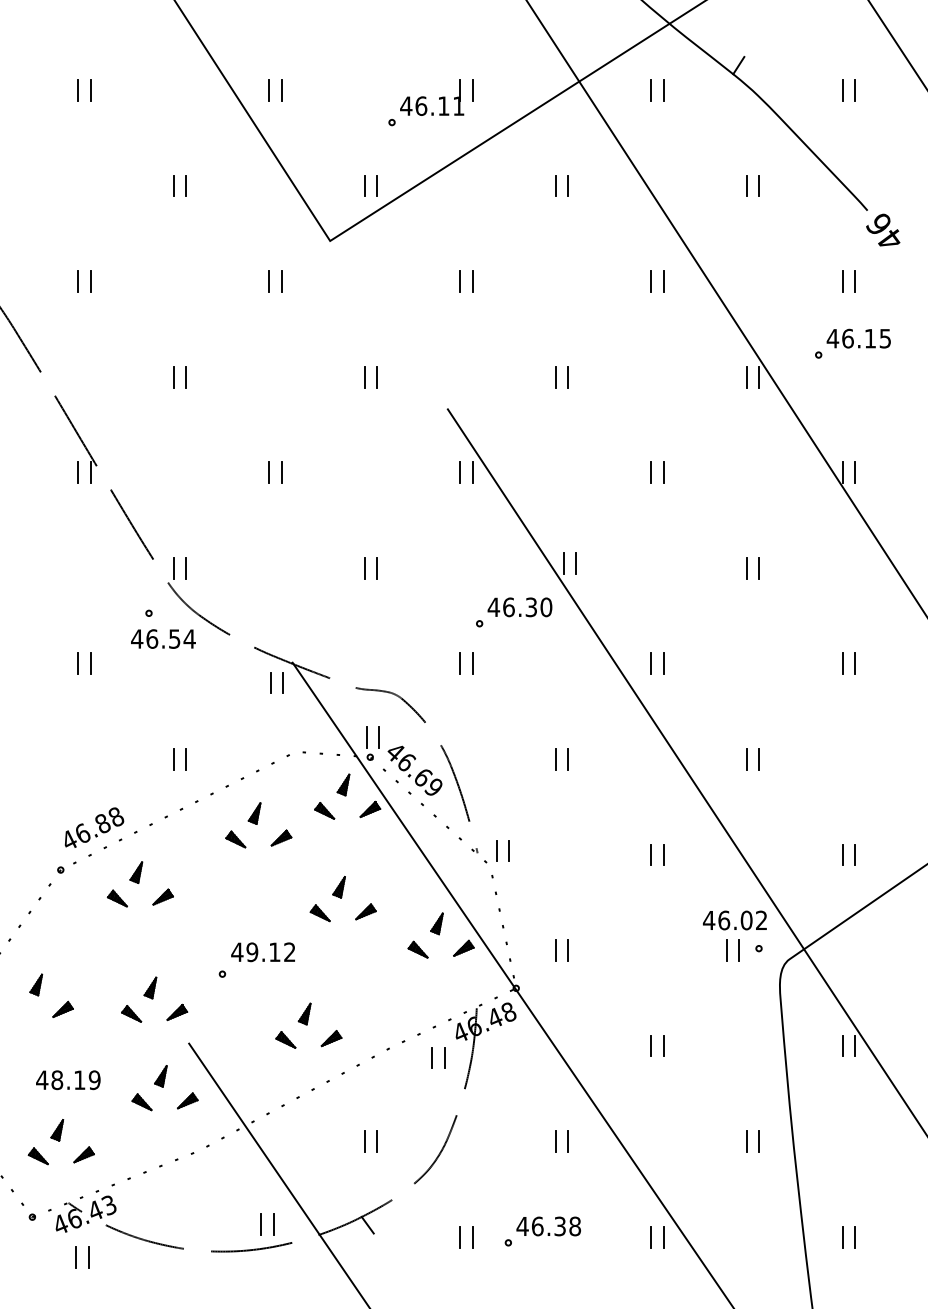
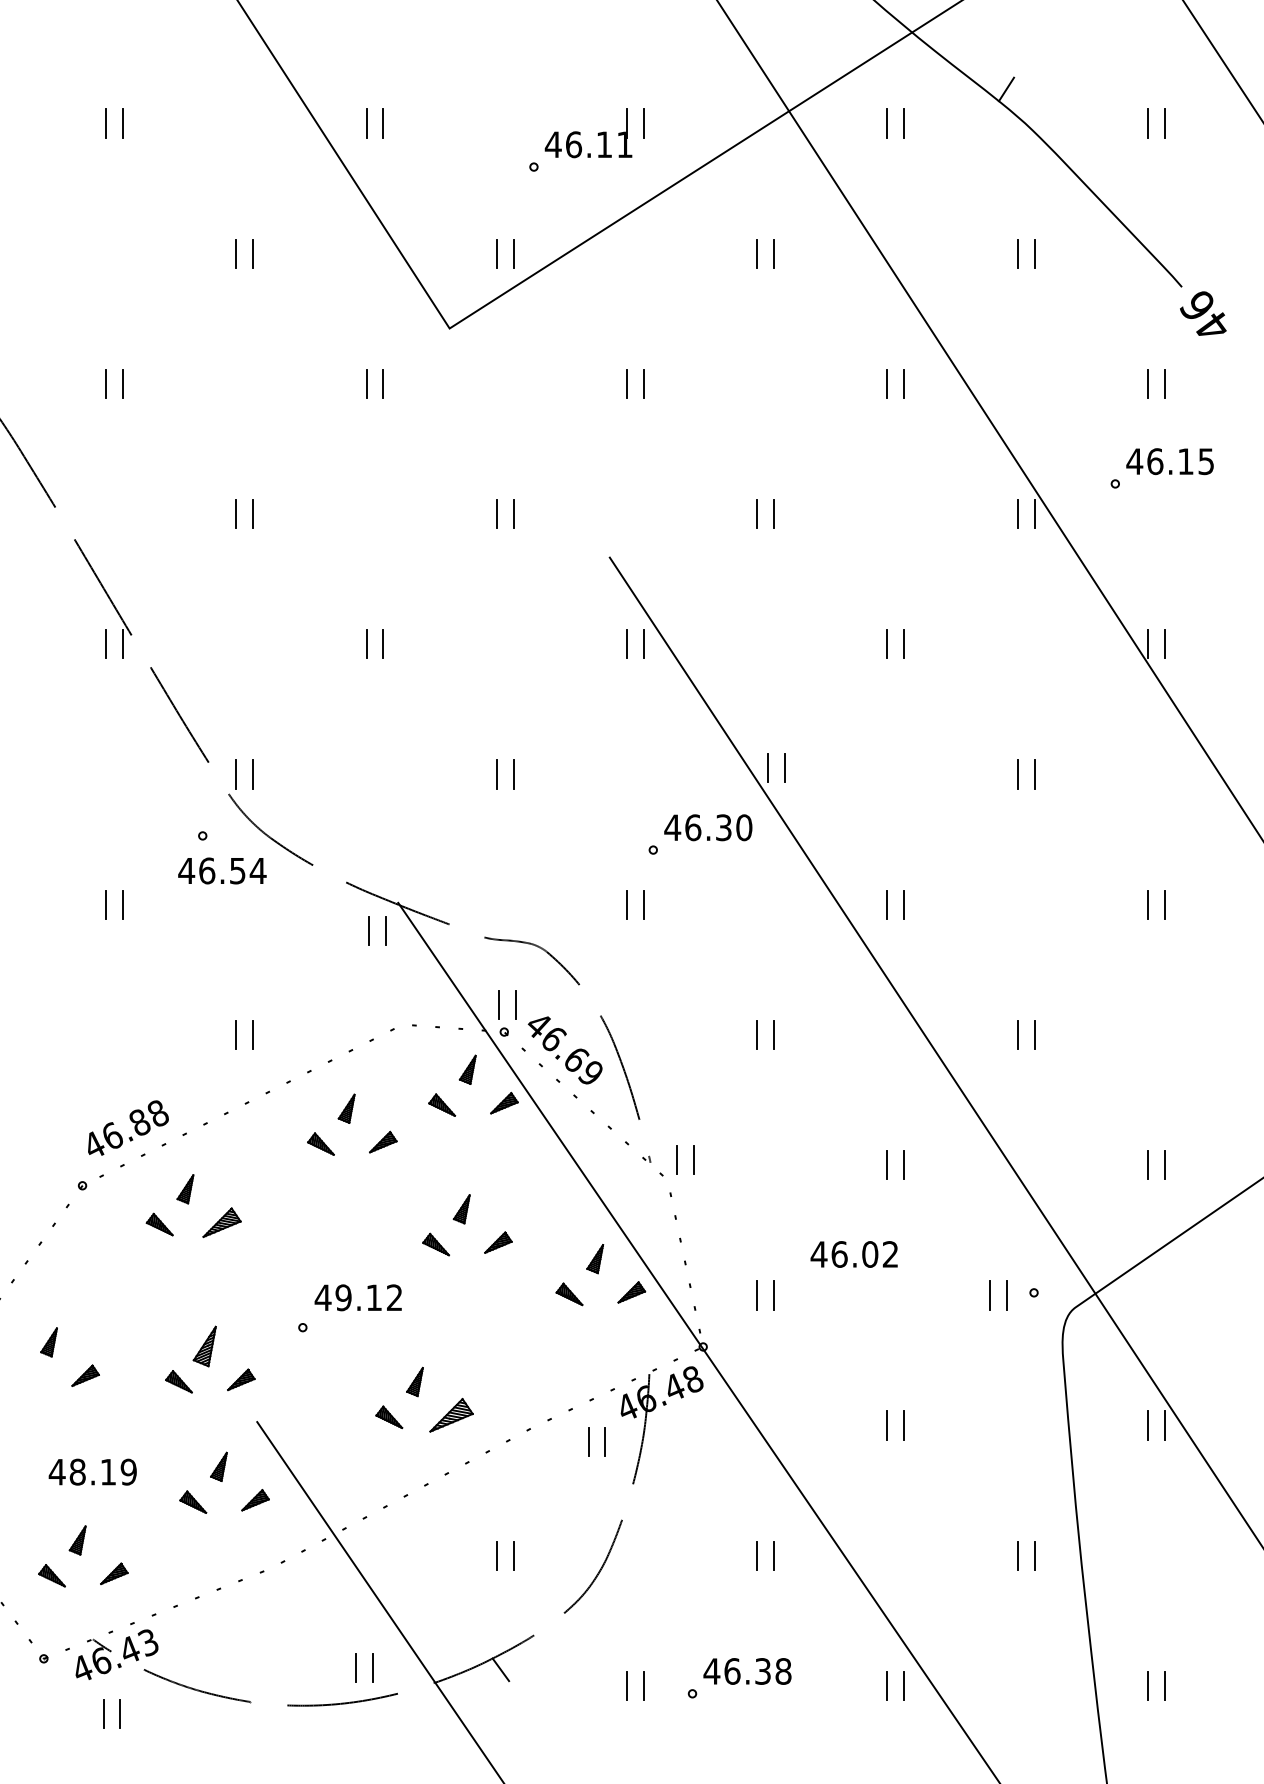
part: (162, 897) -> (221, 1222), size x1.4
text: (734, 920) -> (853, 1254), moved
part: (150, 988) -> (204, 1346), size x1.4
part: (331, 1038) -> (451, 1415), size x1.6

